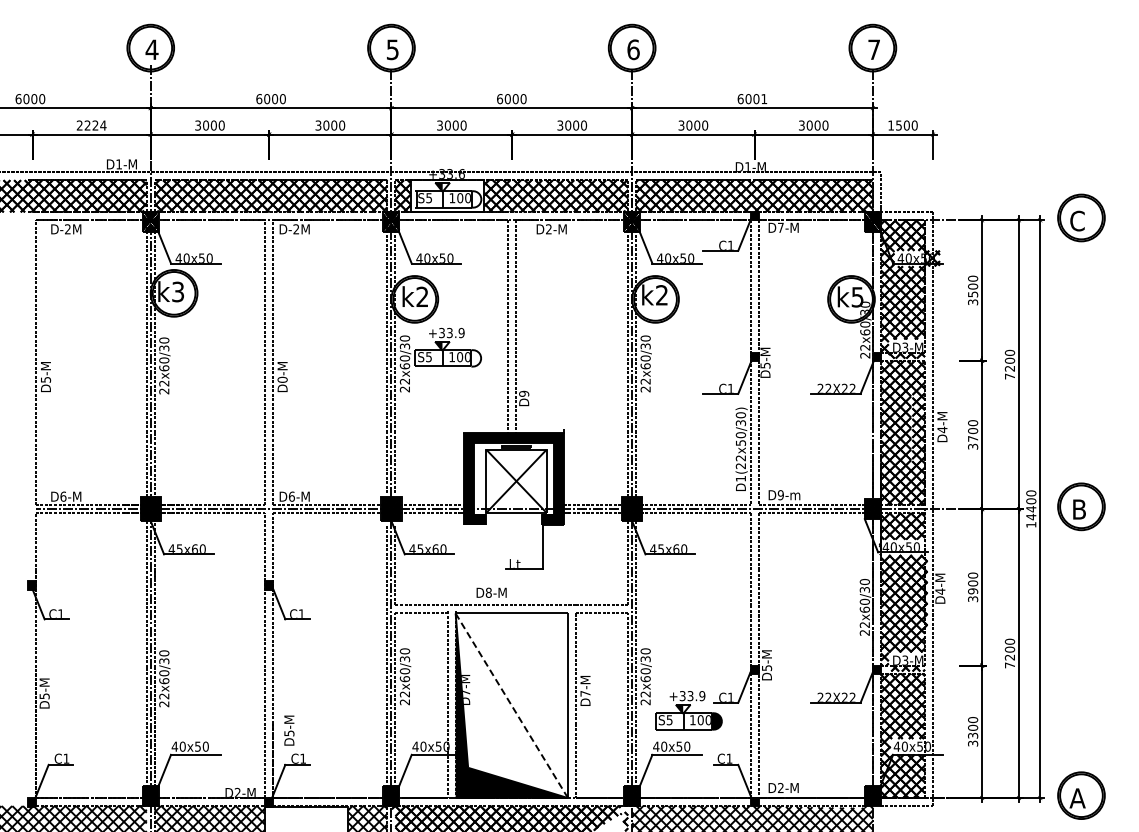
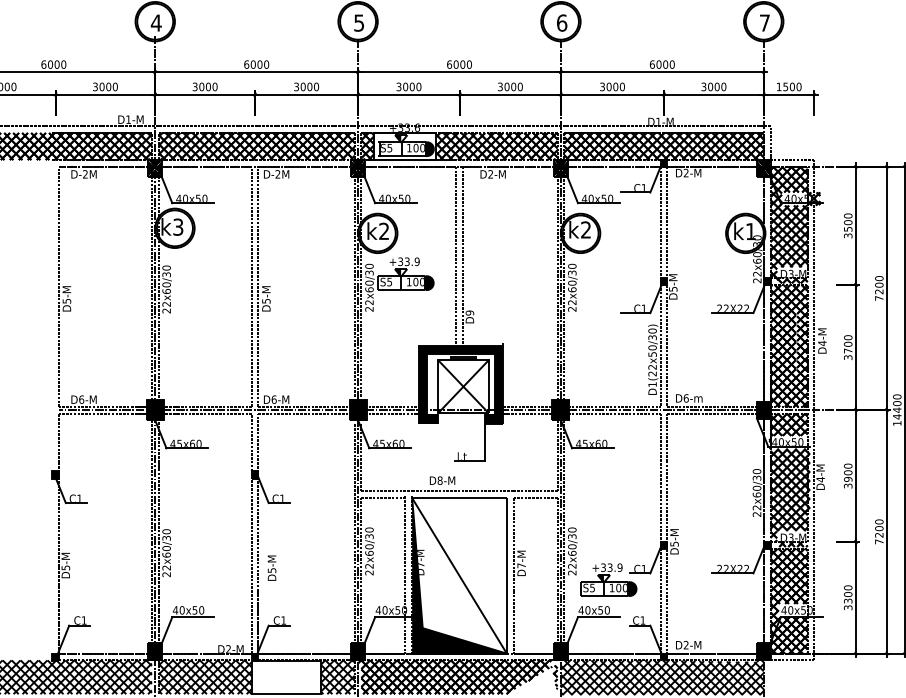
text: (764, 99) -> (672, 64), 6001 -> 6000
text: (91, 125) -> (105, 86), 2224 -> 3000
fill: (476, 199) -> (429, 149), added
text: (780, 227) -> (685, 172), D7-M -> D2-M
text: (857, 297) -> (750, 231), k5 -> k1
fill: (476, 358) -> (429, 283), added
text: (282, 379) -> (266, 300), D0-M -> D5-M
text: (780, 495) -> (685, 398), D9-m -> D6-m
line: (512, 706) -> (460, 576), dashed -> solid
text: (289, 730) -> (272, 568), moved

